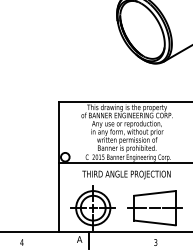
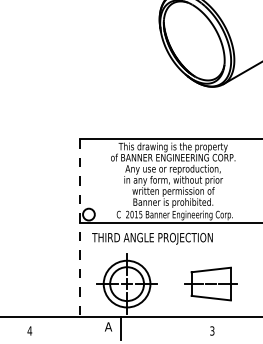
line: (59, 167) -> (80, 228), solid -> dashed
text: (126, 174) -> (152, 238), moved
part: (155, 207) -> (211, 283), size x0.7

